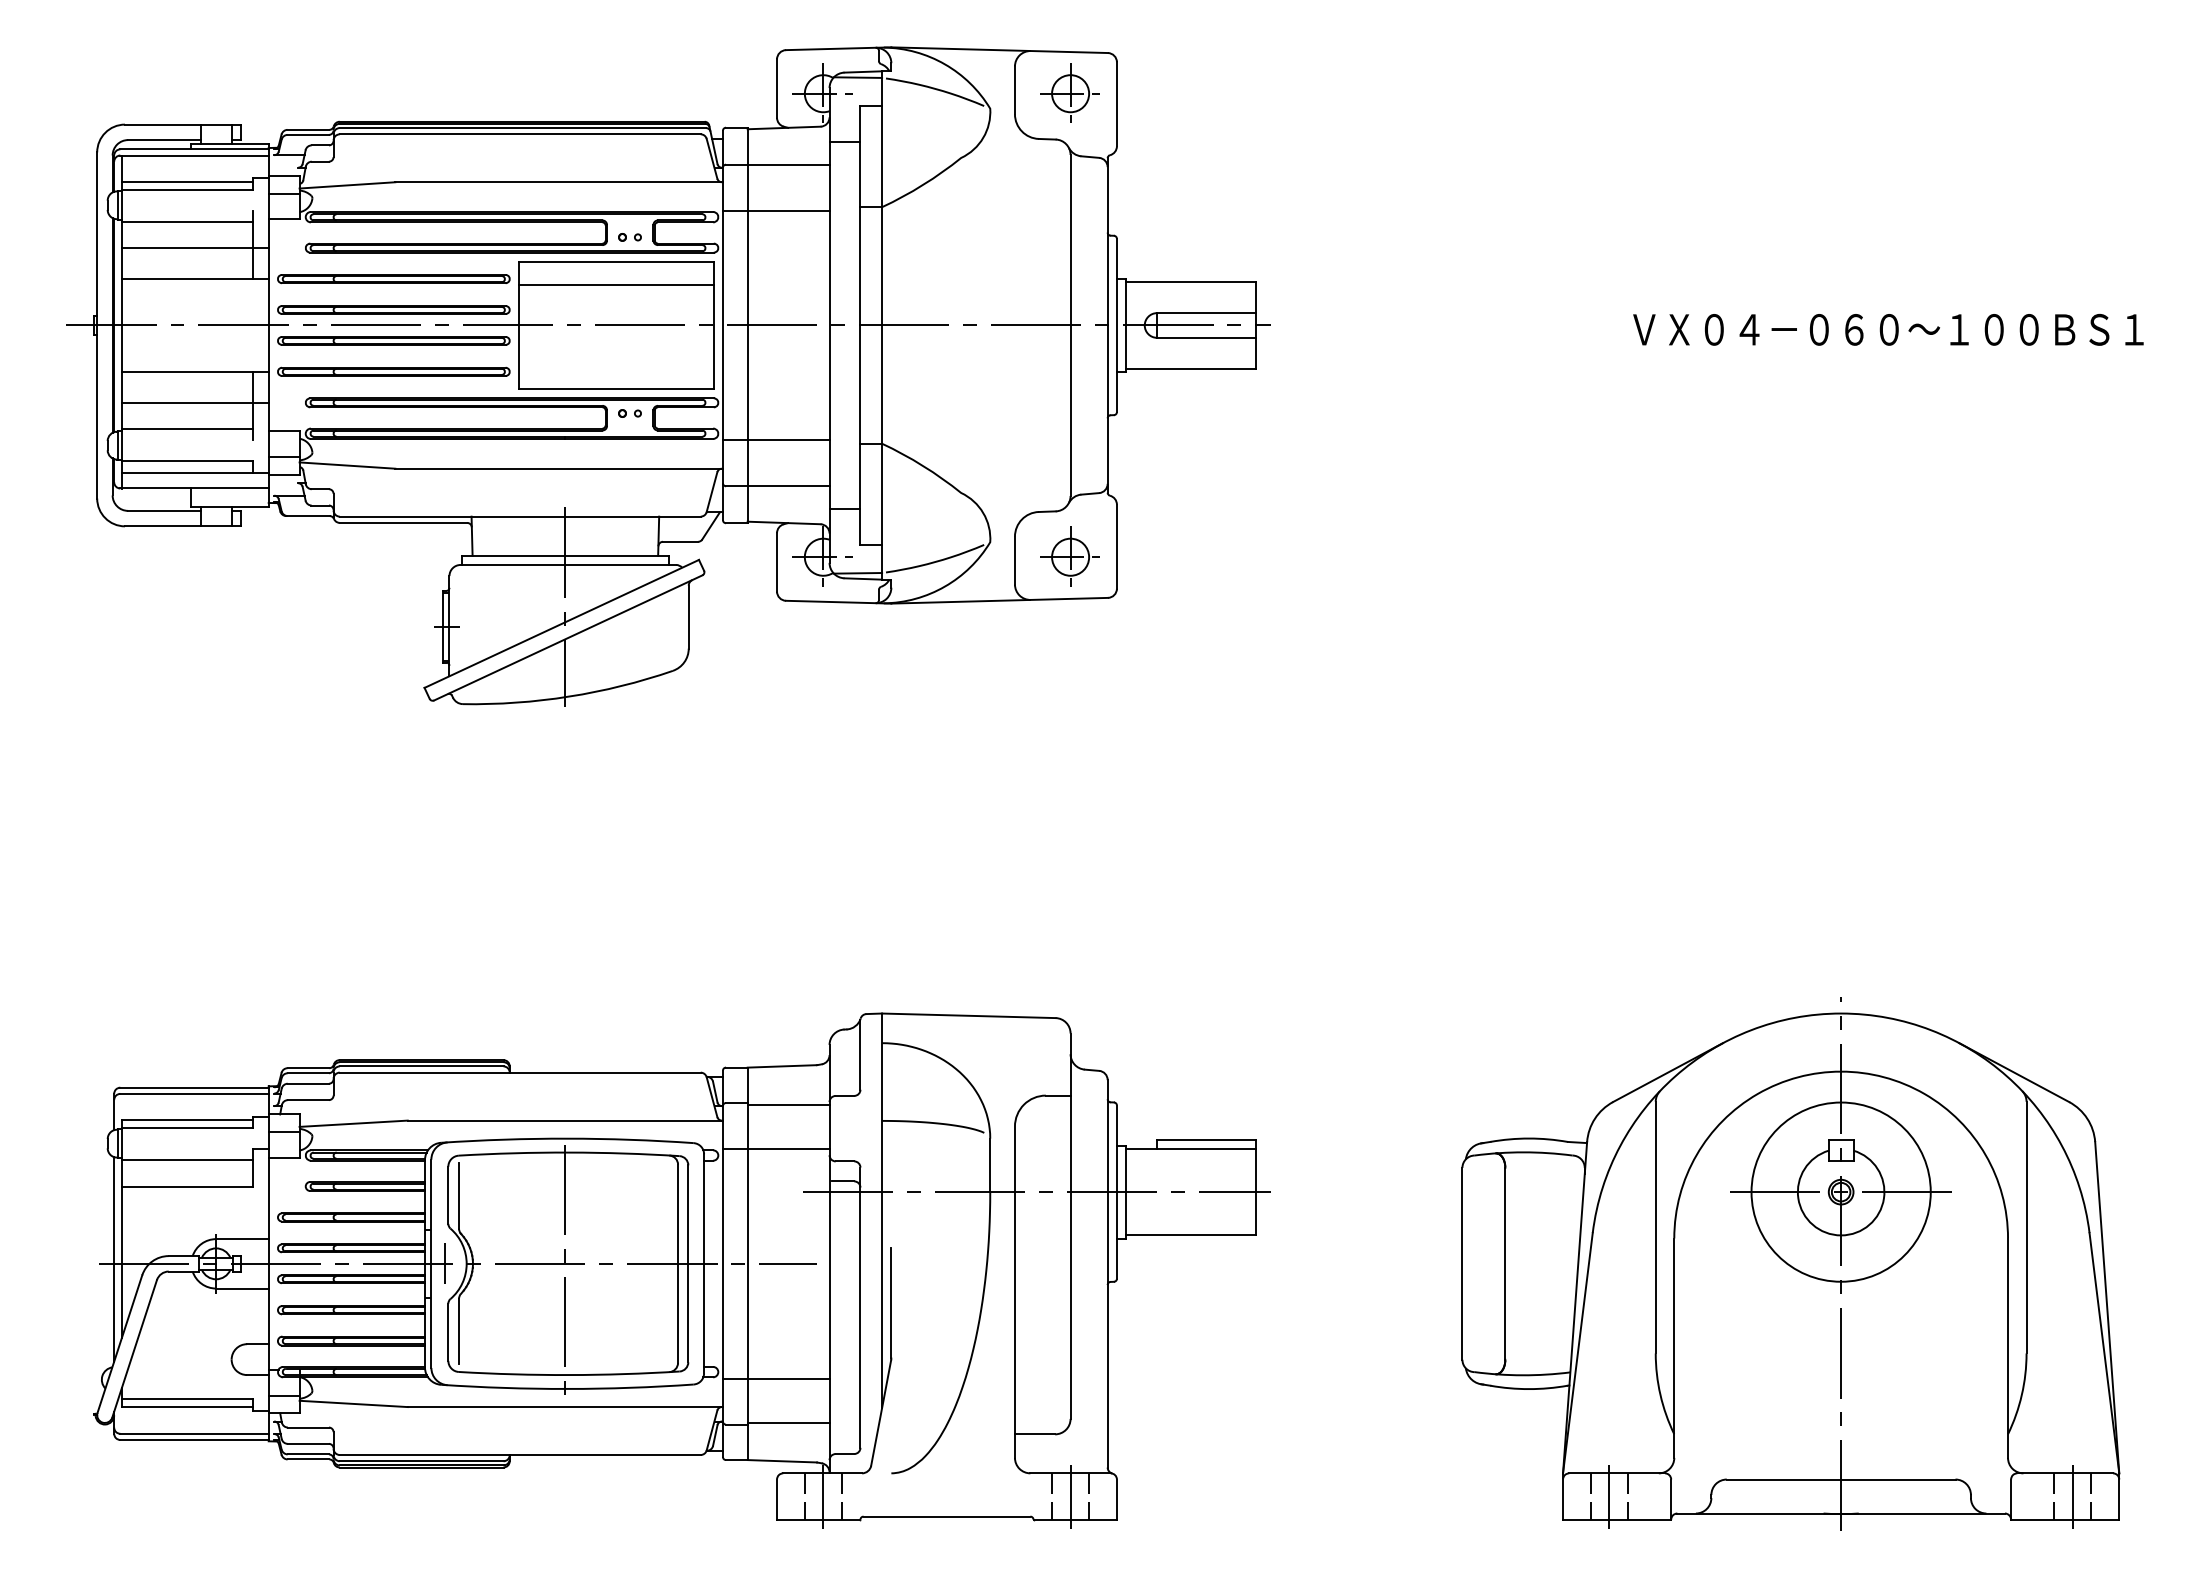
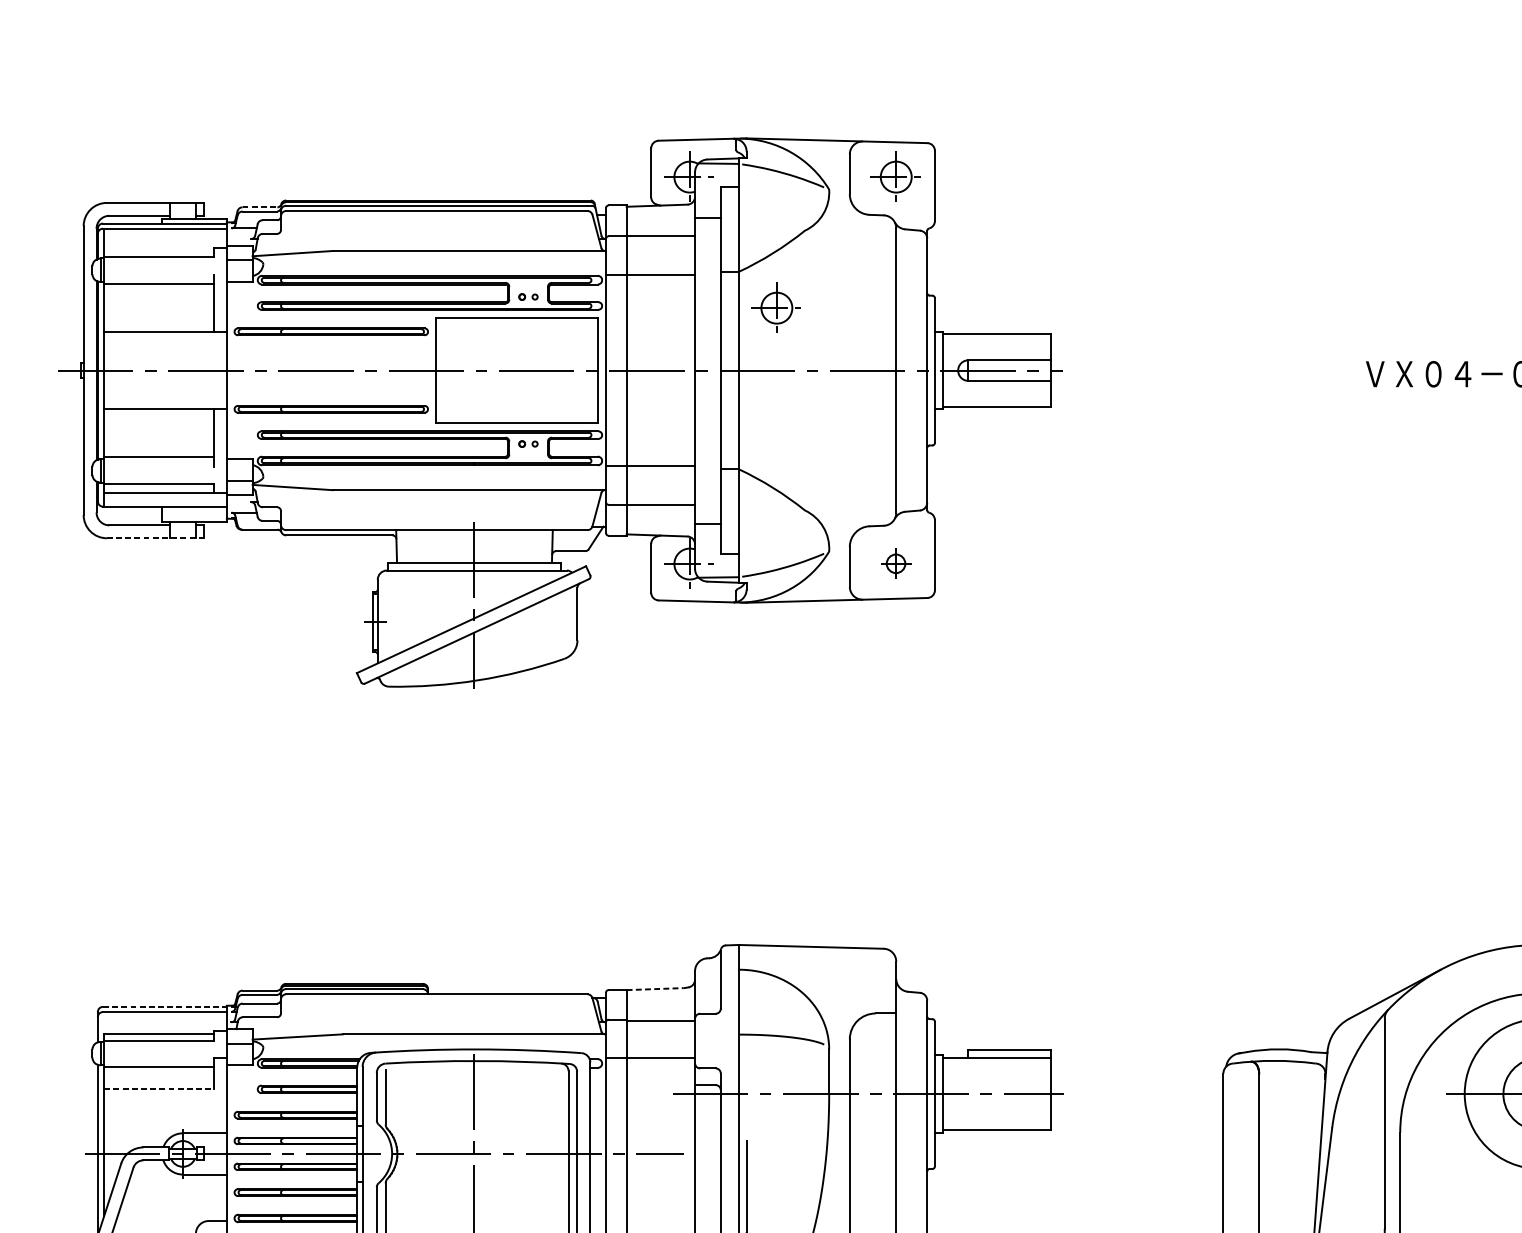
line: (308, 129) -> (260, 206), solid -> dashed
line: (187, 182) -> (159, 251), removed
line: (194, 248) -> (164, 306), removed
part: (926, 249) -> (775, 307), added
line: (616, 285) -> (517, 337), removed
part: (393, 309) -> (331, 357), removed
part: (393, 340) -> (331, 383), removed
line: (194, 402) -> (164, 434), removed
line: (182, 526) -> (154, 538), solid -> dashed
part: (1069, 556) -> (895, 563), size x0.6
line: (782, 1066) -> (655, 989), solid -> dashed
line: (195, 1087) -> (165, 1006), solid -> dashed
line: (187, 1186) -> (159, 1089), solid -> dashed
line: (445, 1263) -> (374, 1153), removed

